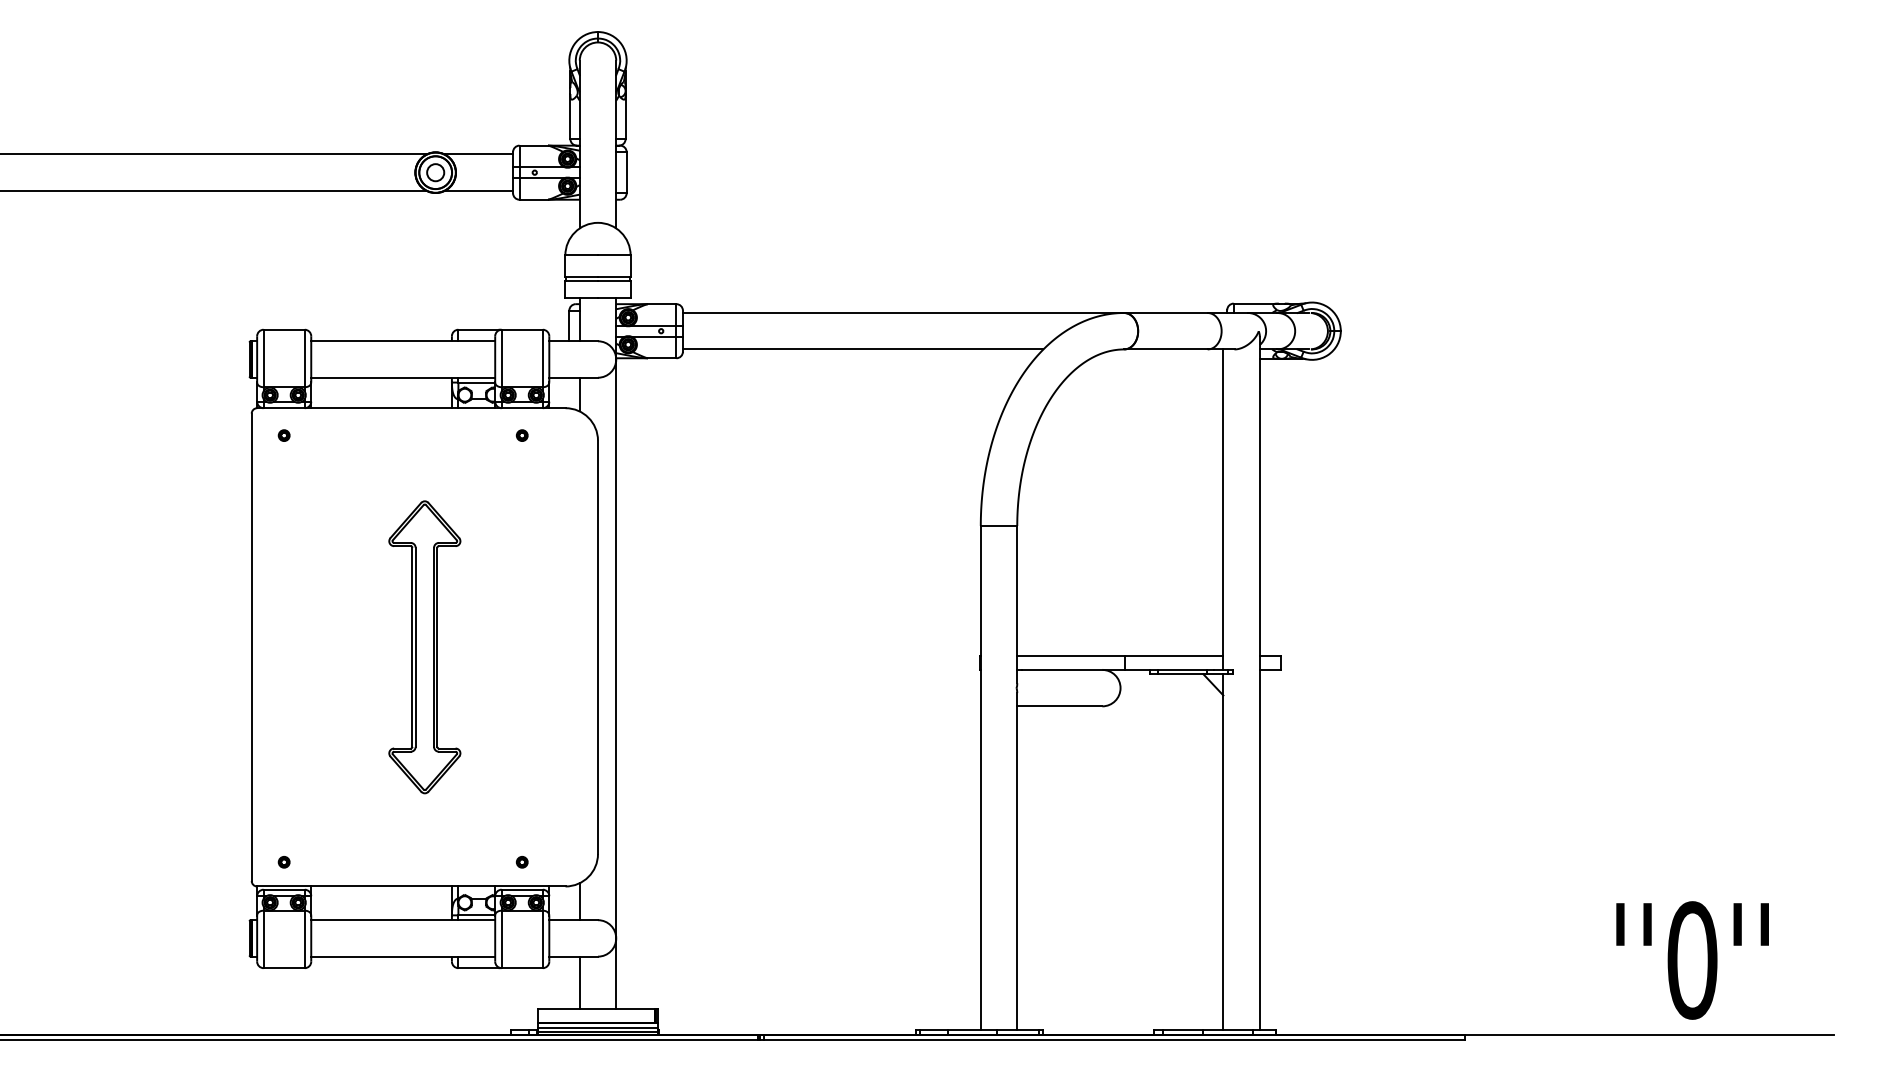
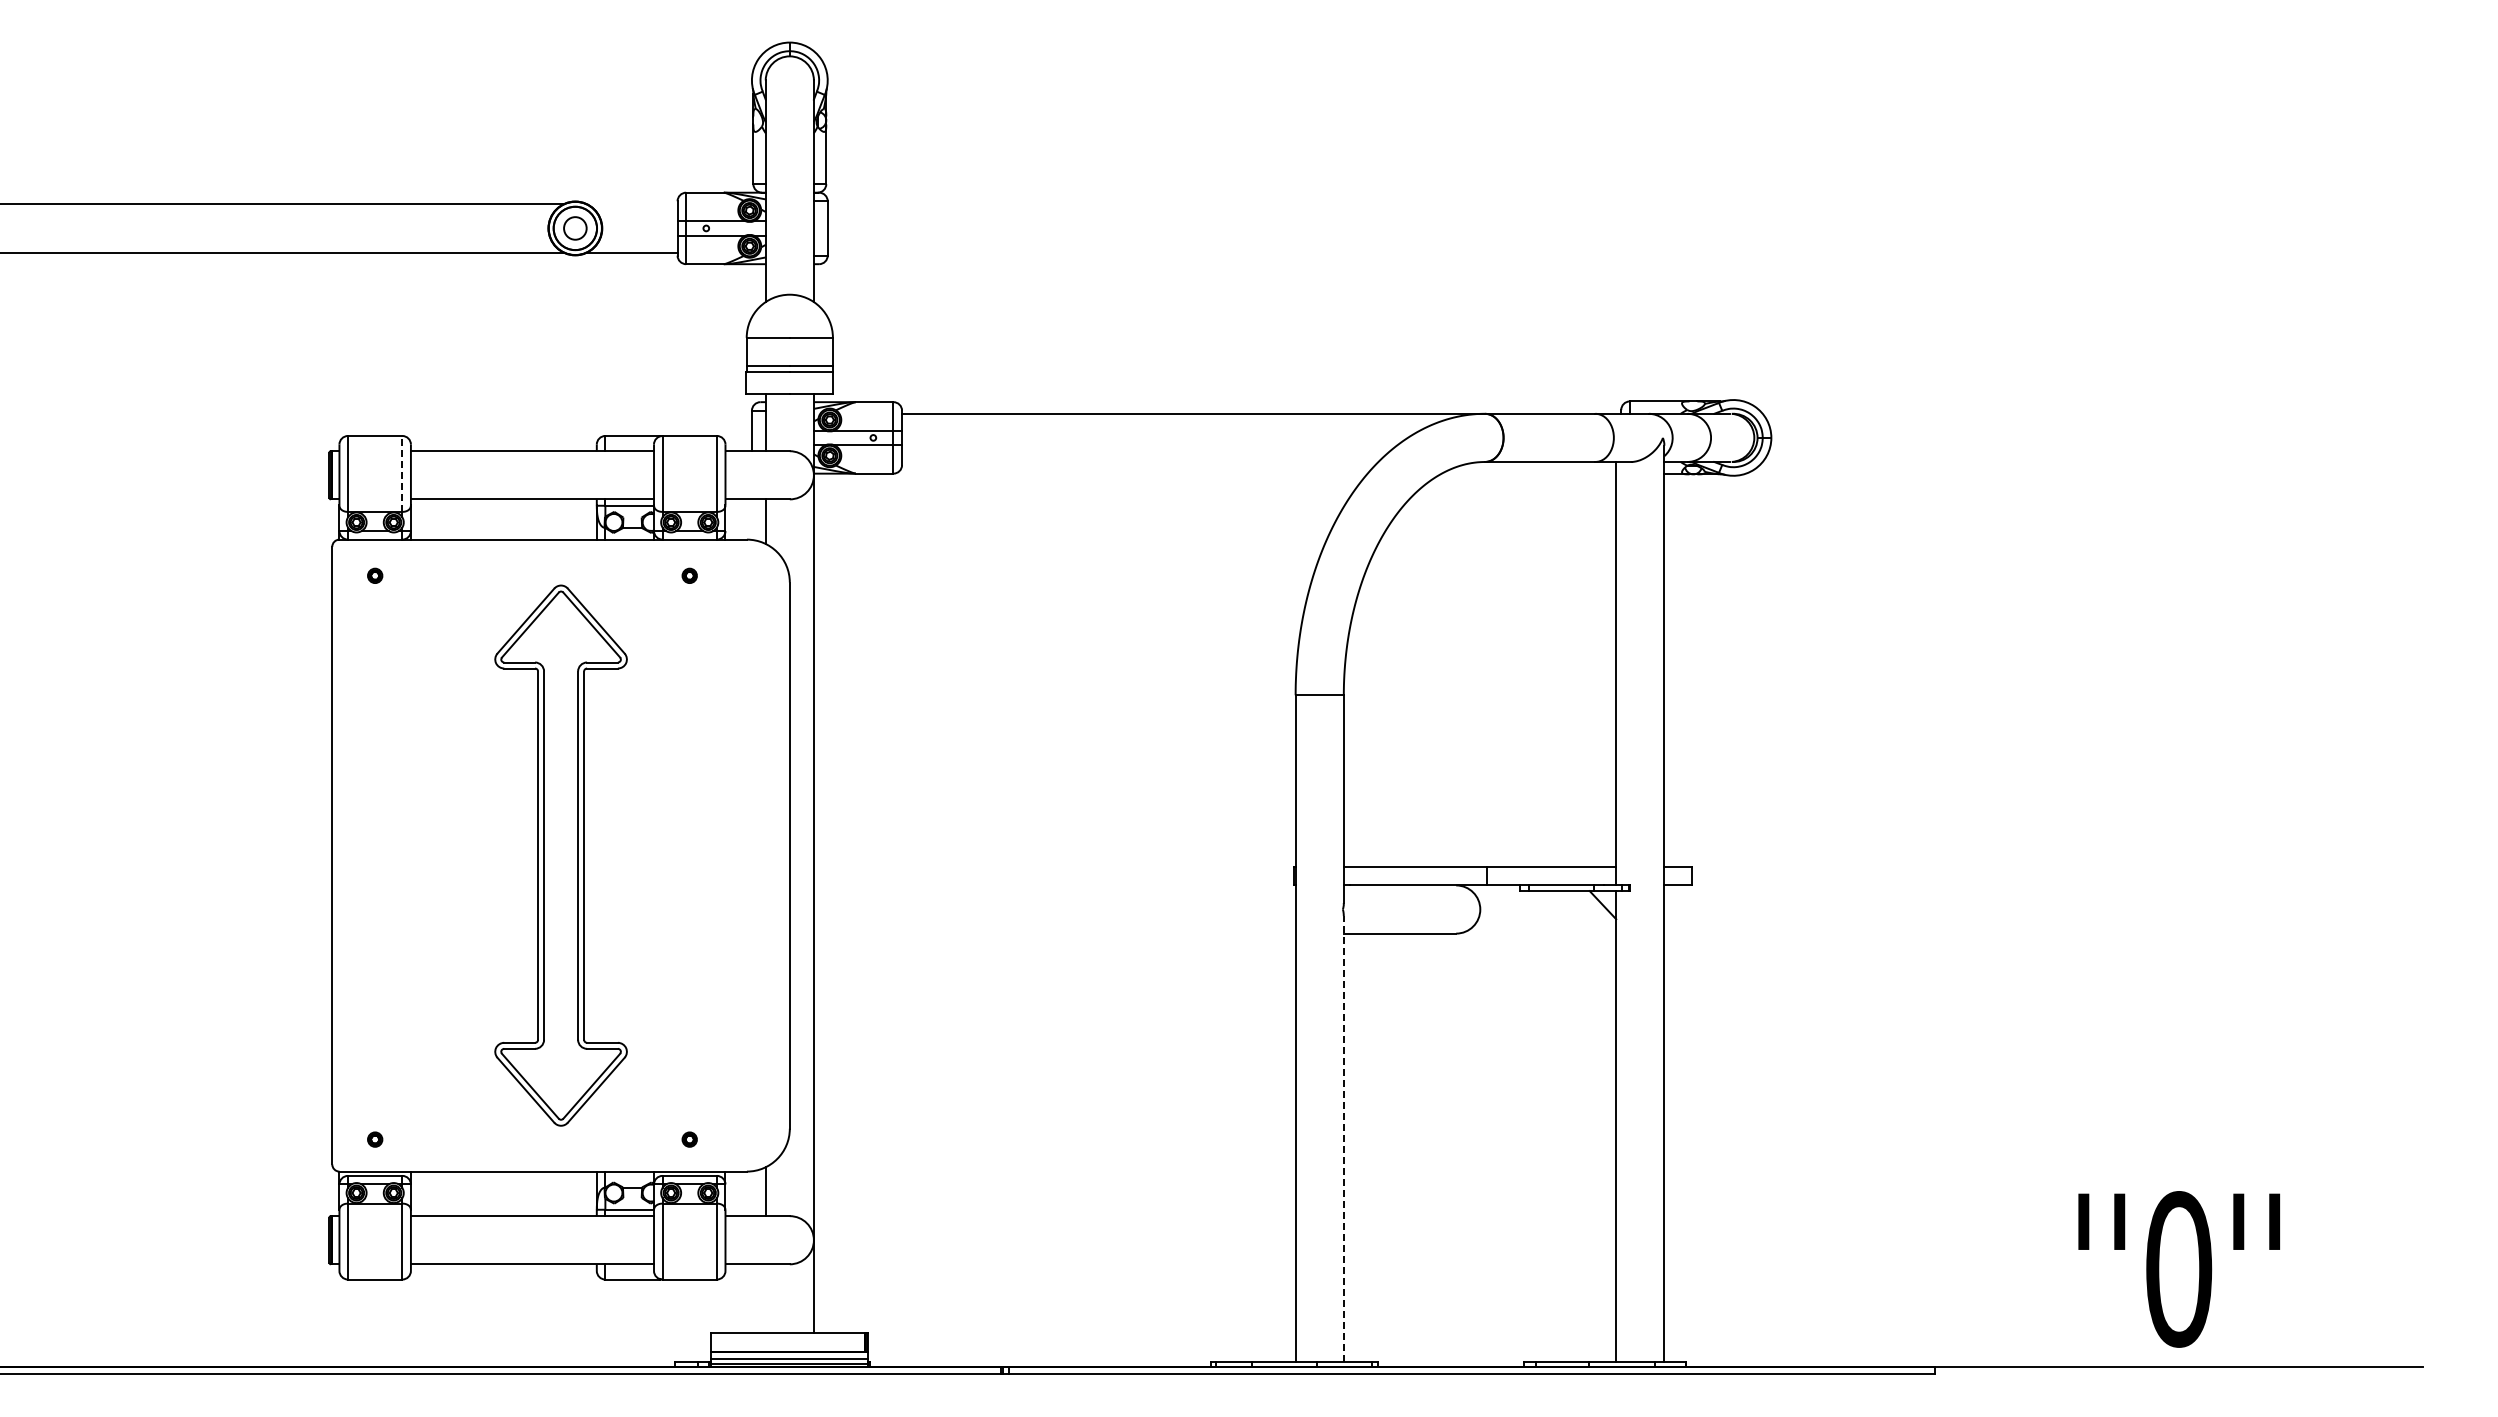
line: (478, 154) -> (632, 204), removed
line: (863, 349) -> (1140, 462), removed
line: (304, 358) -> (402, 473), solid -> dashed
part: (424, 647) -> (560, 855), size x1.4
line: (1017, 861) -> (1343, 1138), solid -> dashed
text: (1692, 960) -> (2178, 1269), moved
line: (579, 982) -> (765, 1298), removed

